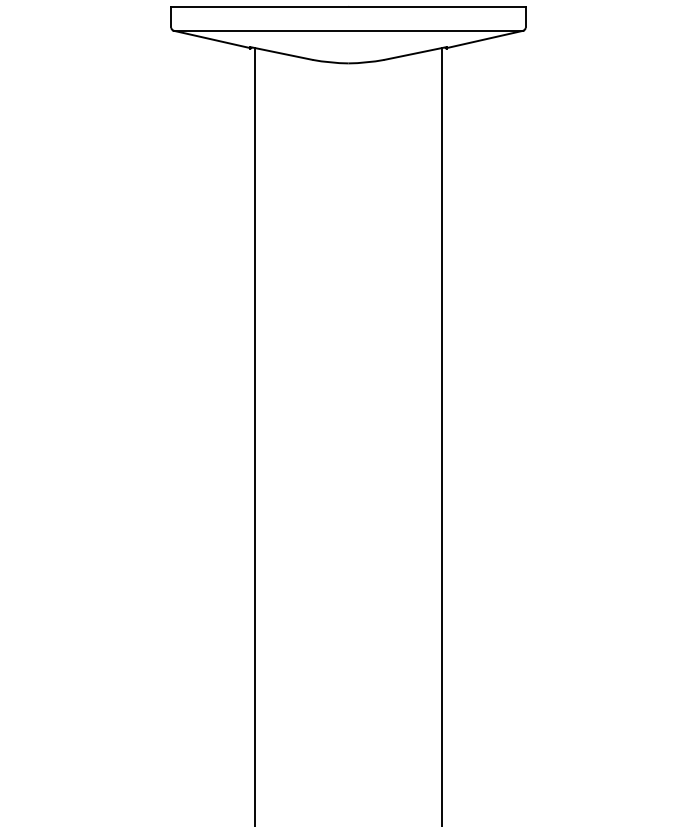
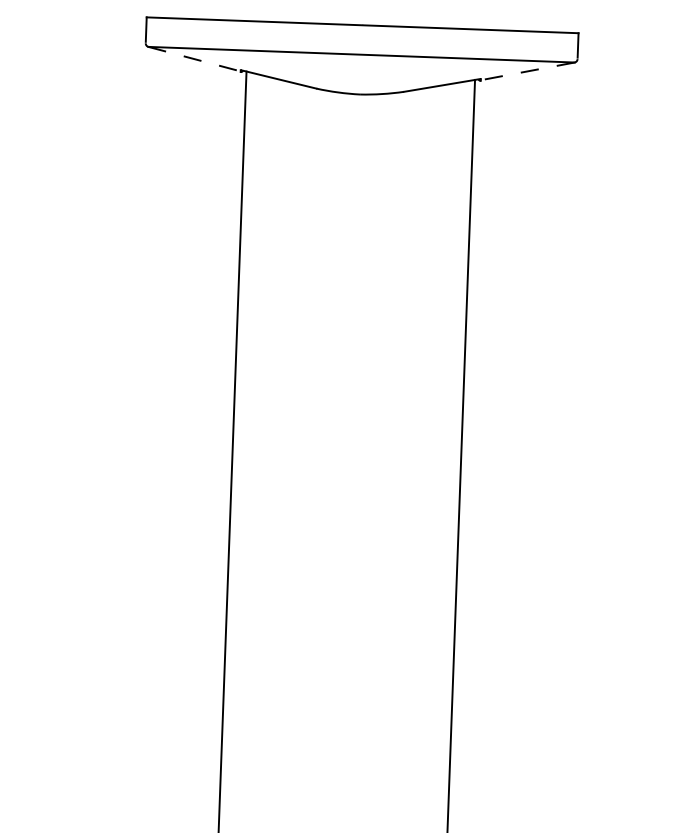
line: (212, 39) -> (195, 59), solid -> dashed
line: (484, 39) -> (527, 71), solid -> dashed

